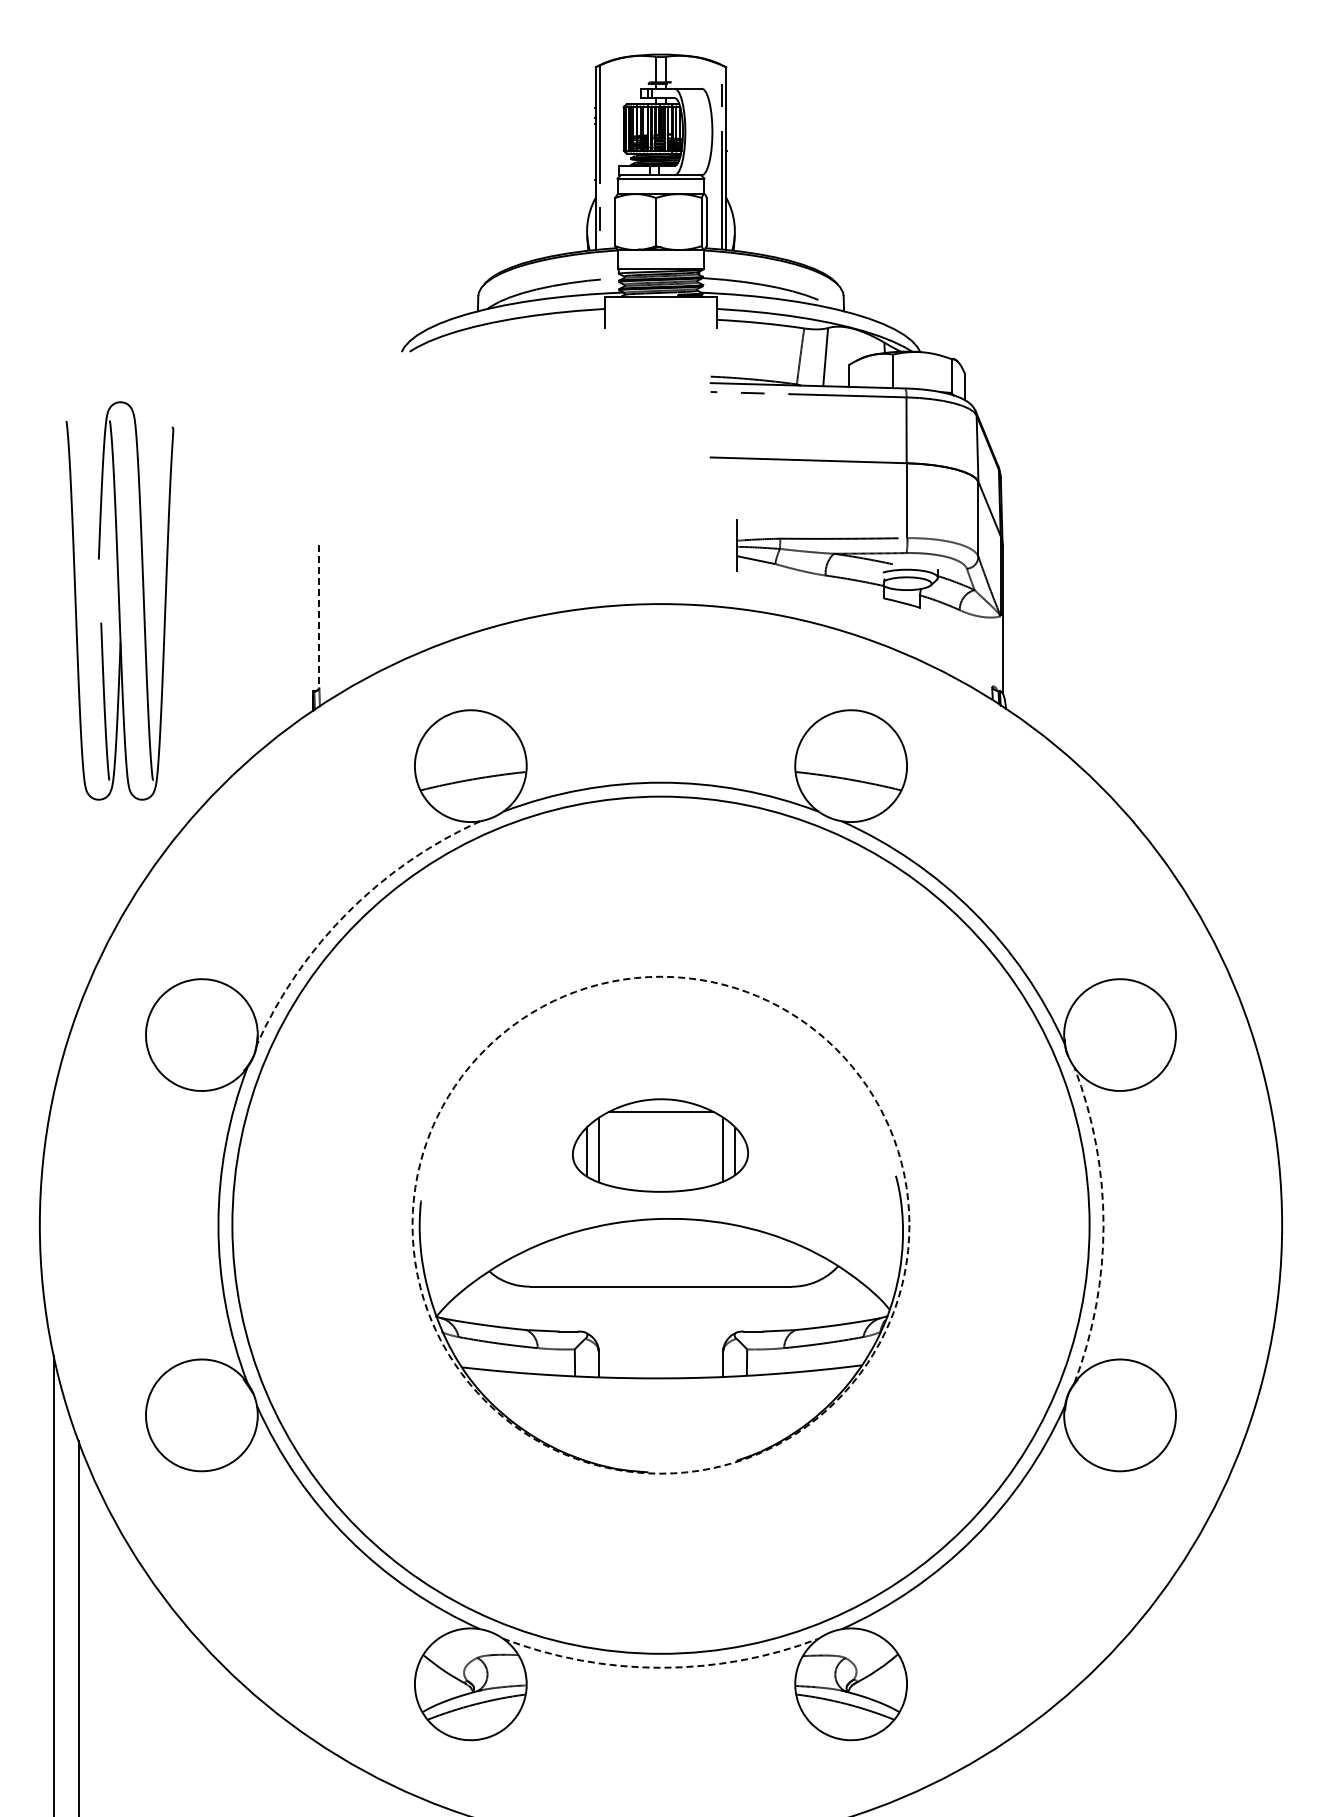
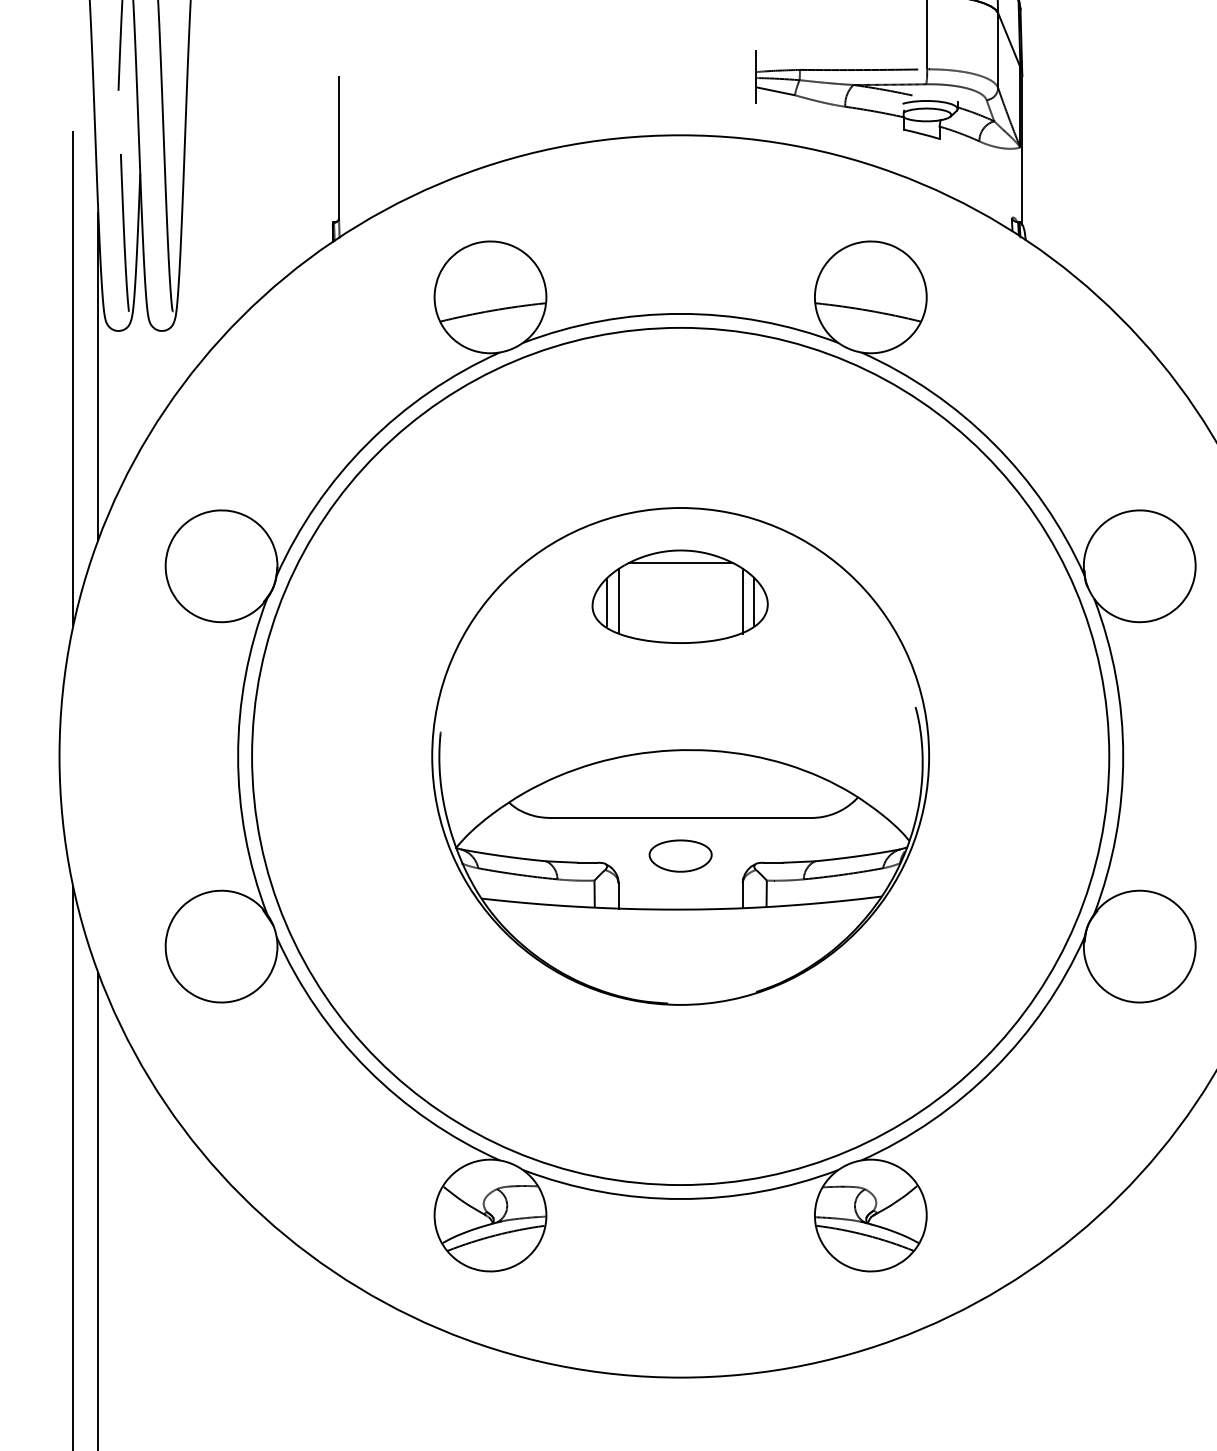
line: (319, 617) -> (339, 148), dashed -> solid
line: (78, 845) -> (98, 376), added
line: (53, 847) -> (73, 378), added
arc: (348, 912) -> (368, 443), dashed -> solid
part: (660, 1145) -> (680, 596), moved
circle: (660, 1224) -> (680, 755), dashed -> solid
arc: (1103, 1225) -> (1123, 756), dashed -> solid
part: (660, 1324) -> (680, 855), added
arc: (661, 1667) -> (681, 1198), dashed -> solid

